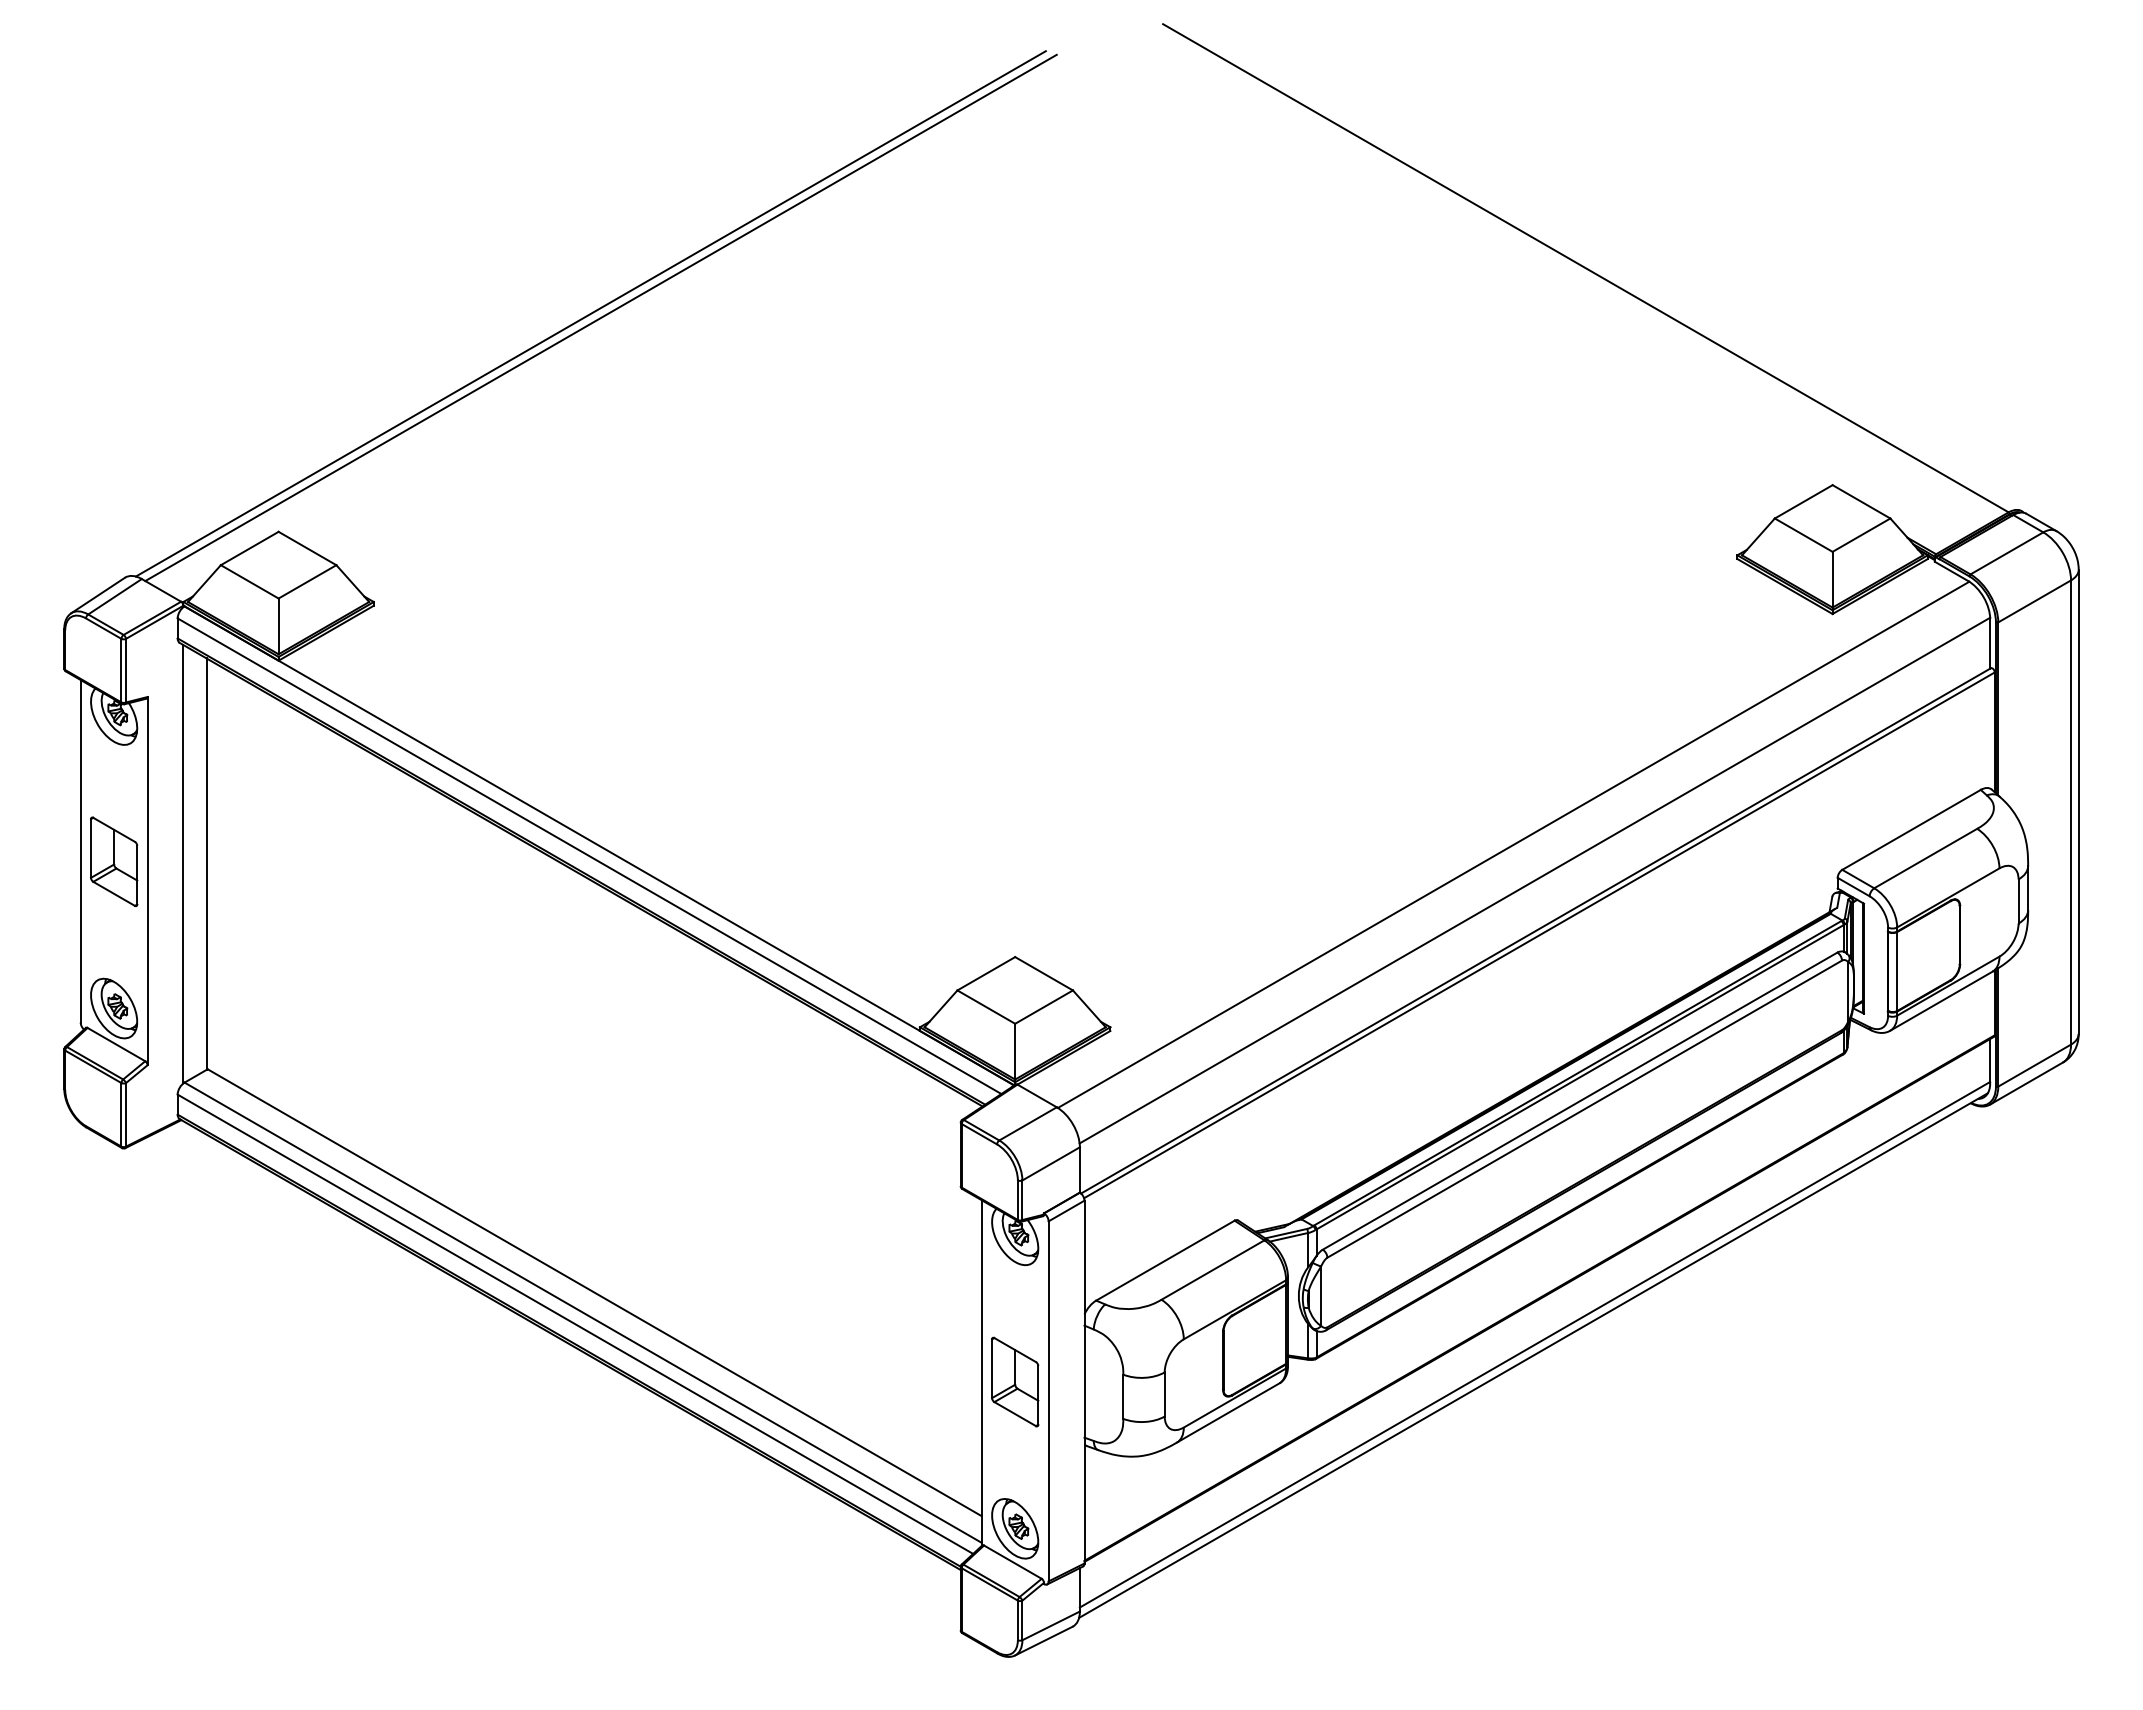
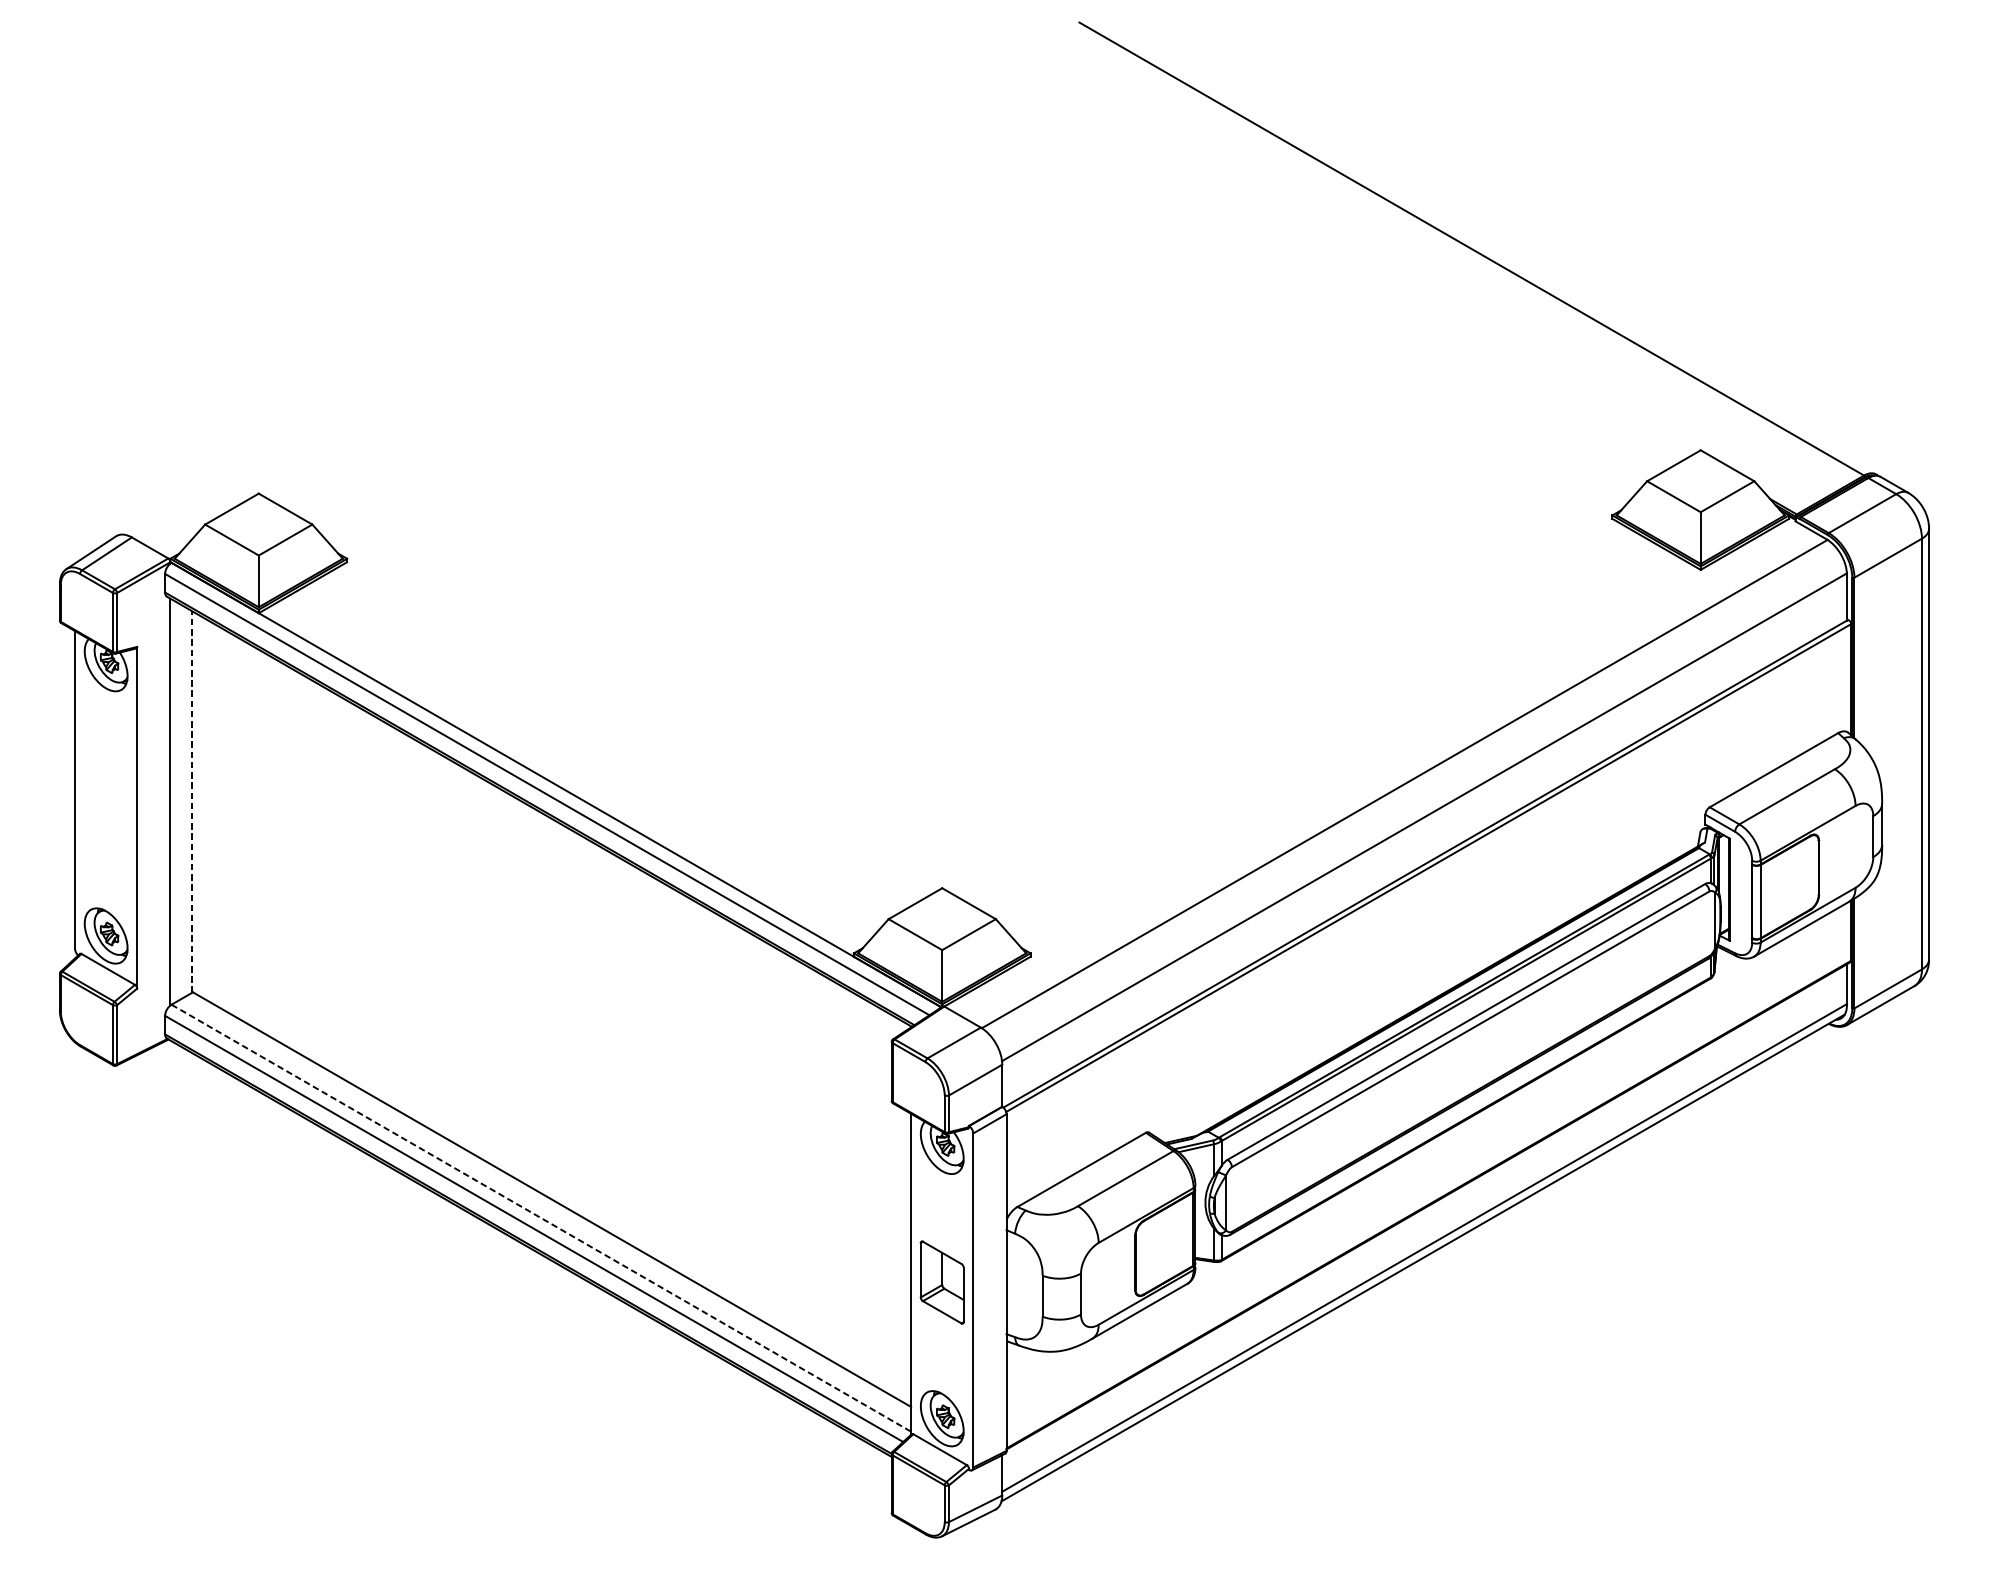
line: (590, 313) -> (548, 291), removed
line: (600, 317) -> (557, 294), removed
part: (114, 861) -> (106, 799), removed
line: (206, 864) -> (191, 802), solid -> dashed
line: (583, 1312) -> (541, 1218), solid -> dashed

